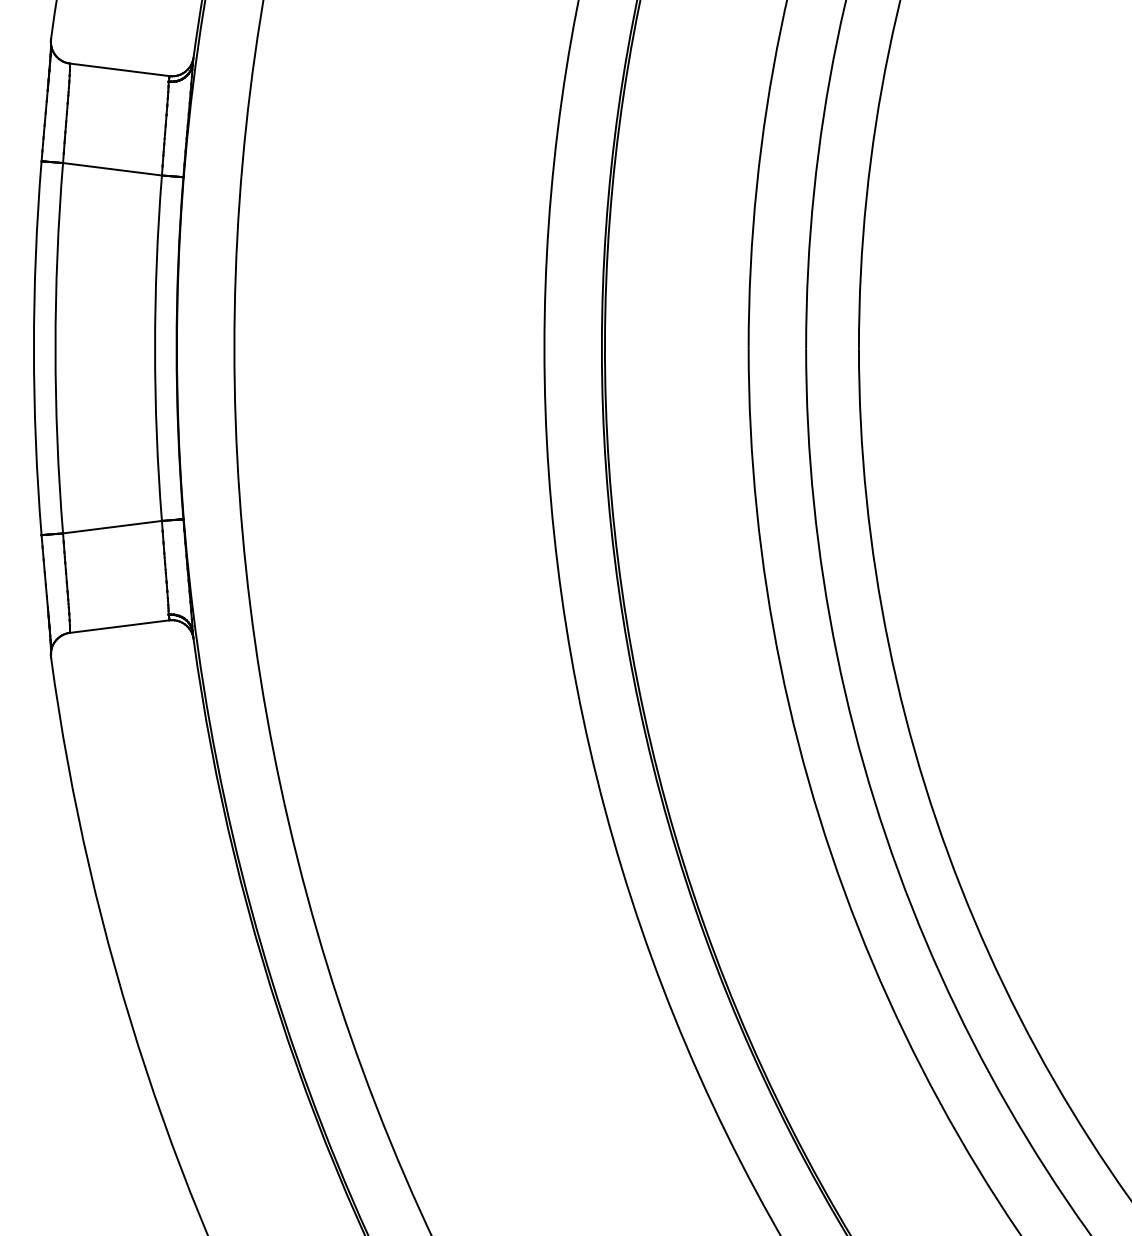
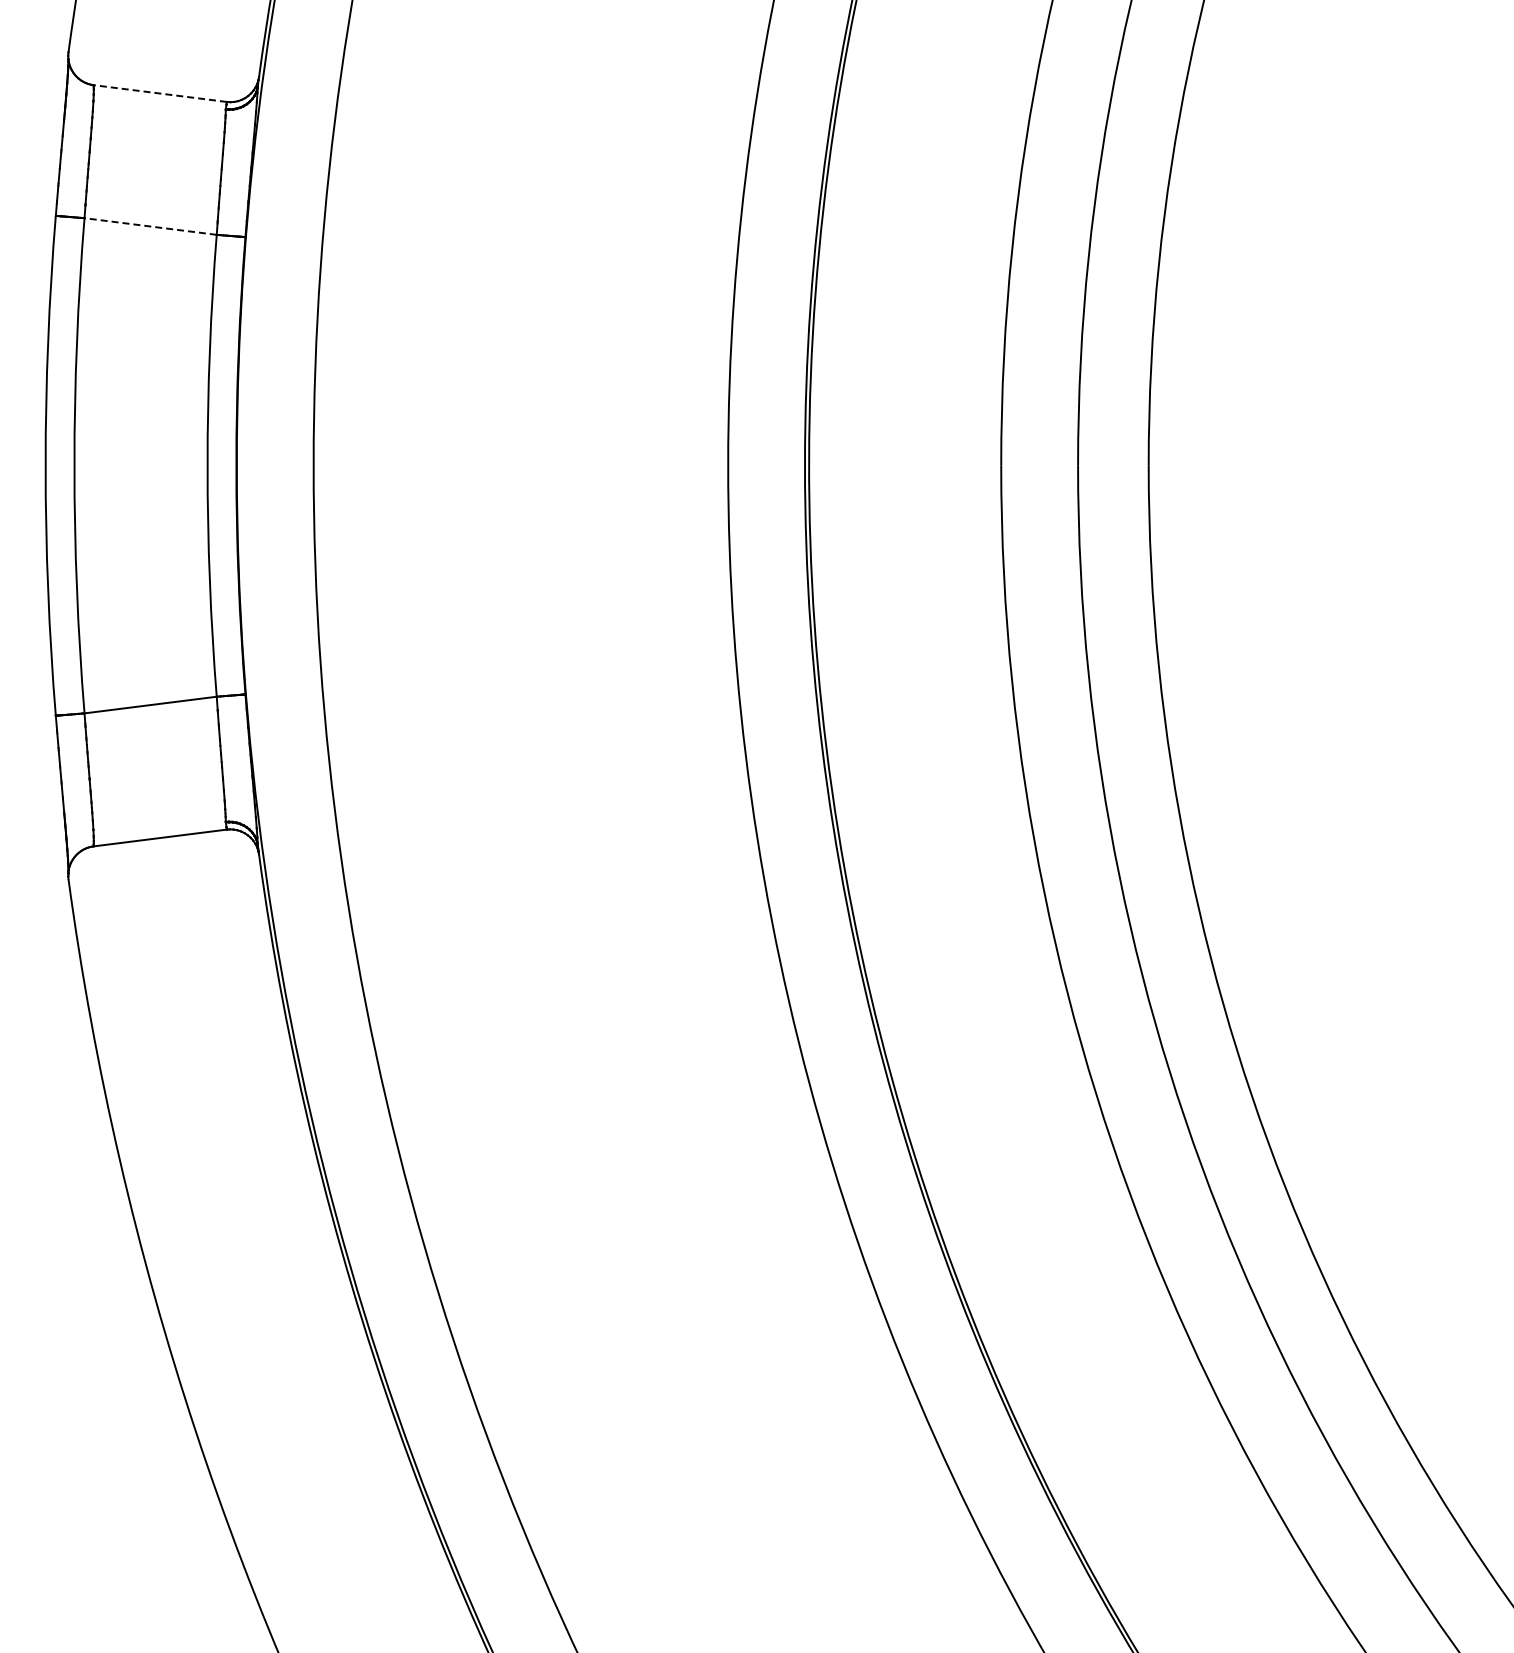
line: (119, 69) -> (159, 93), solid -> dashed
line: (112, 169) -> (150, 226), solid -> dashed

